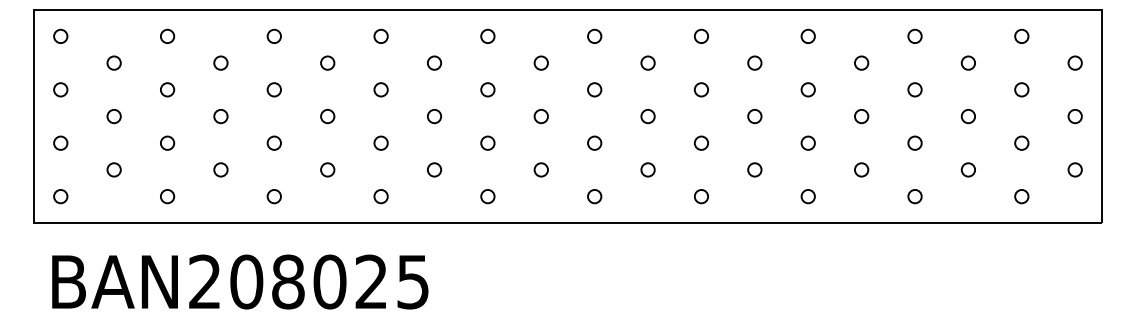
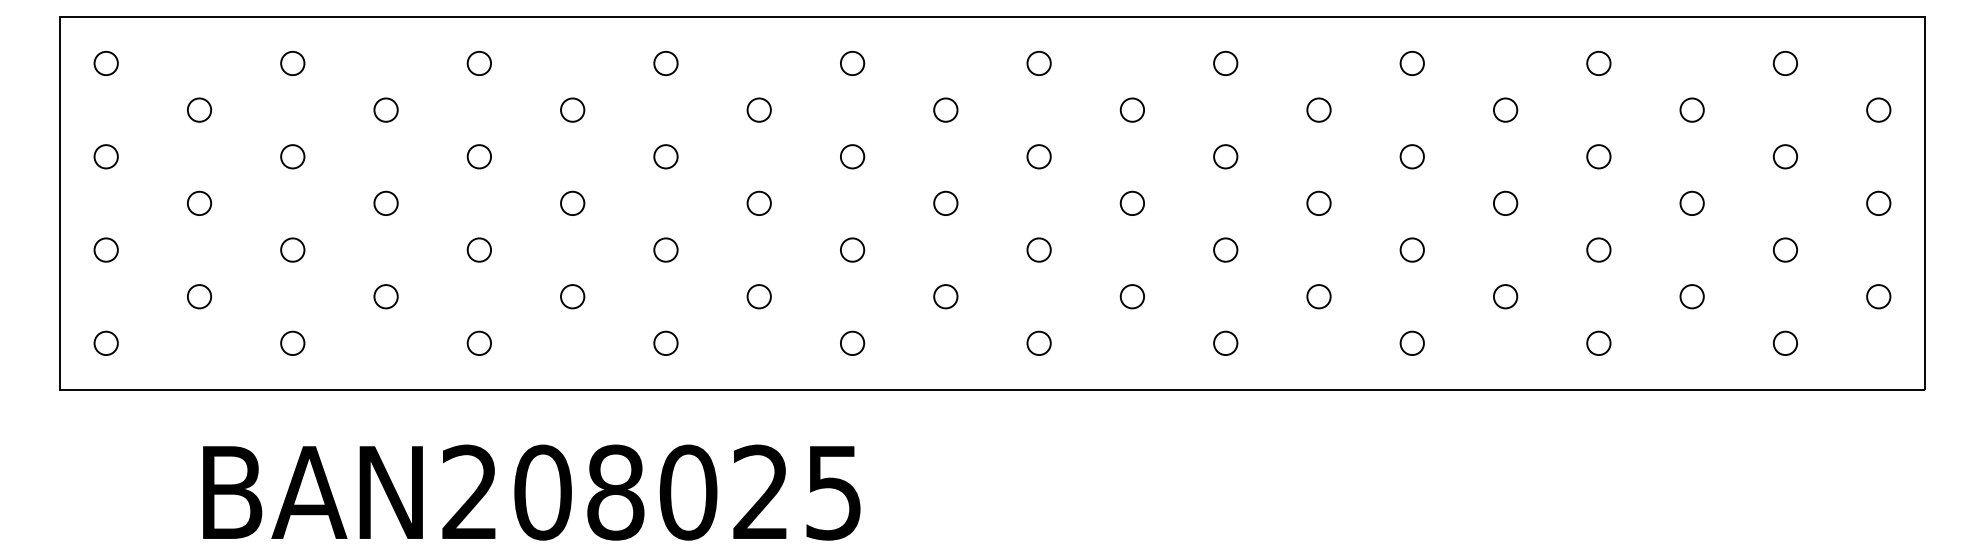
text: (240, 281) -> (532, 491), moved

